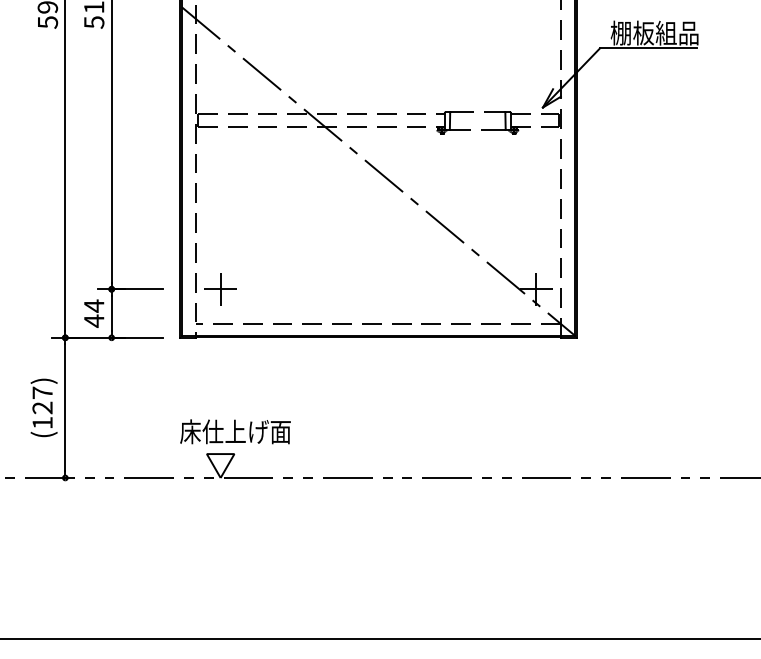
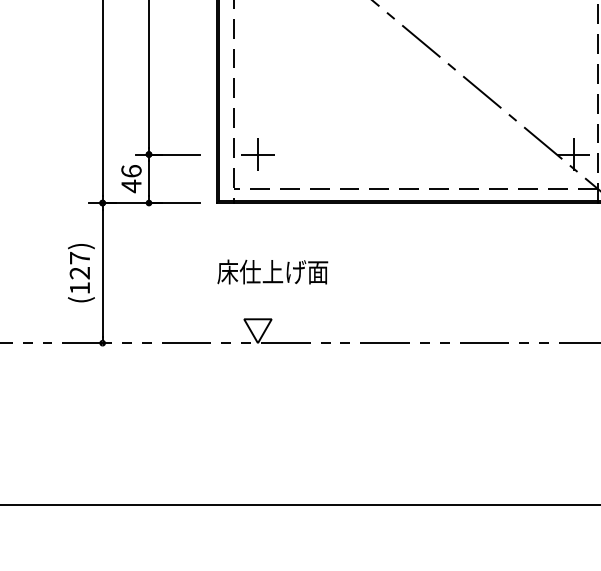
text: (94, 305) -> (131, 170), 44 -> 46
text: (235, 431) -> (272, 271), moved

